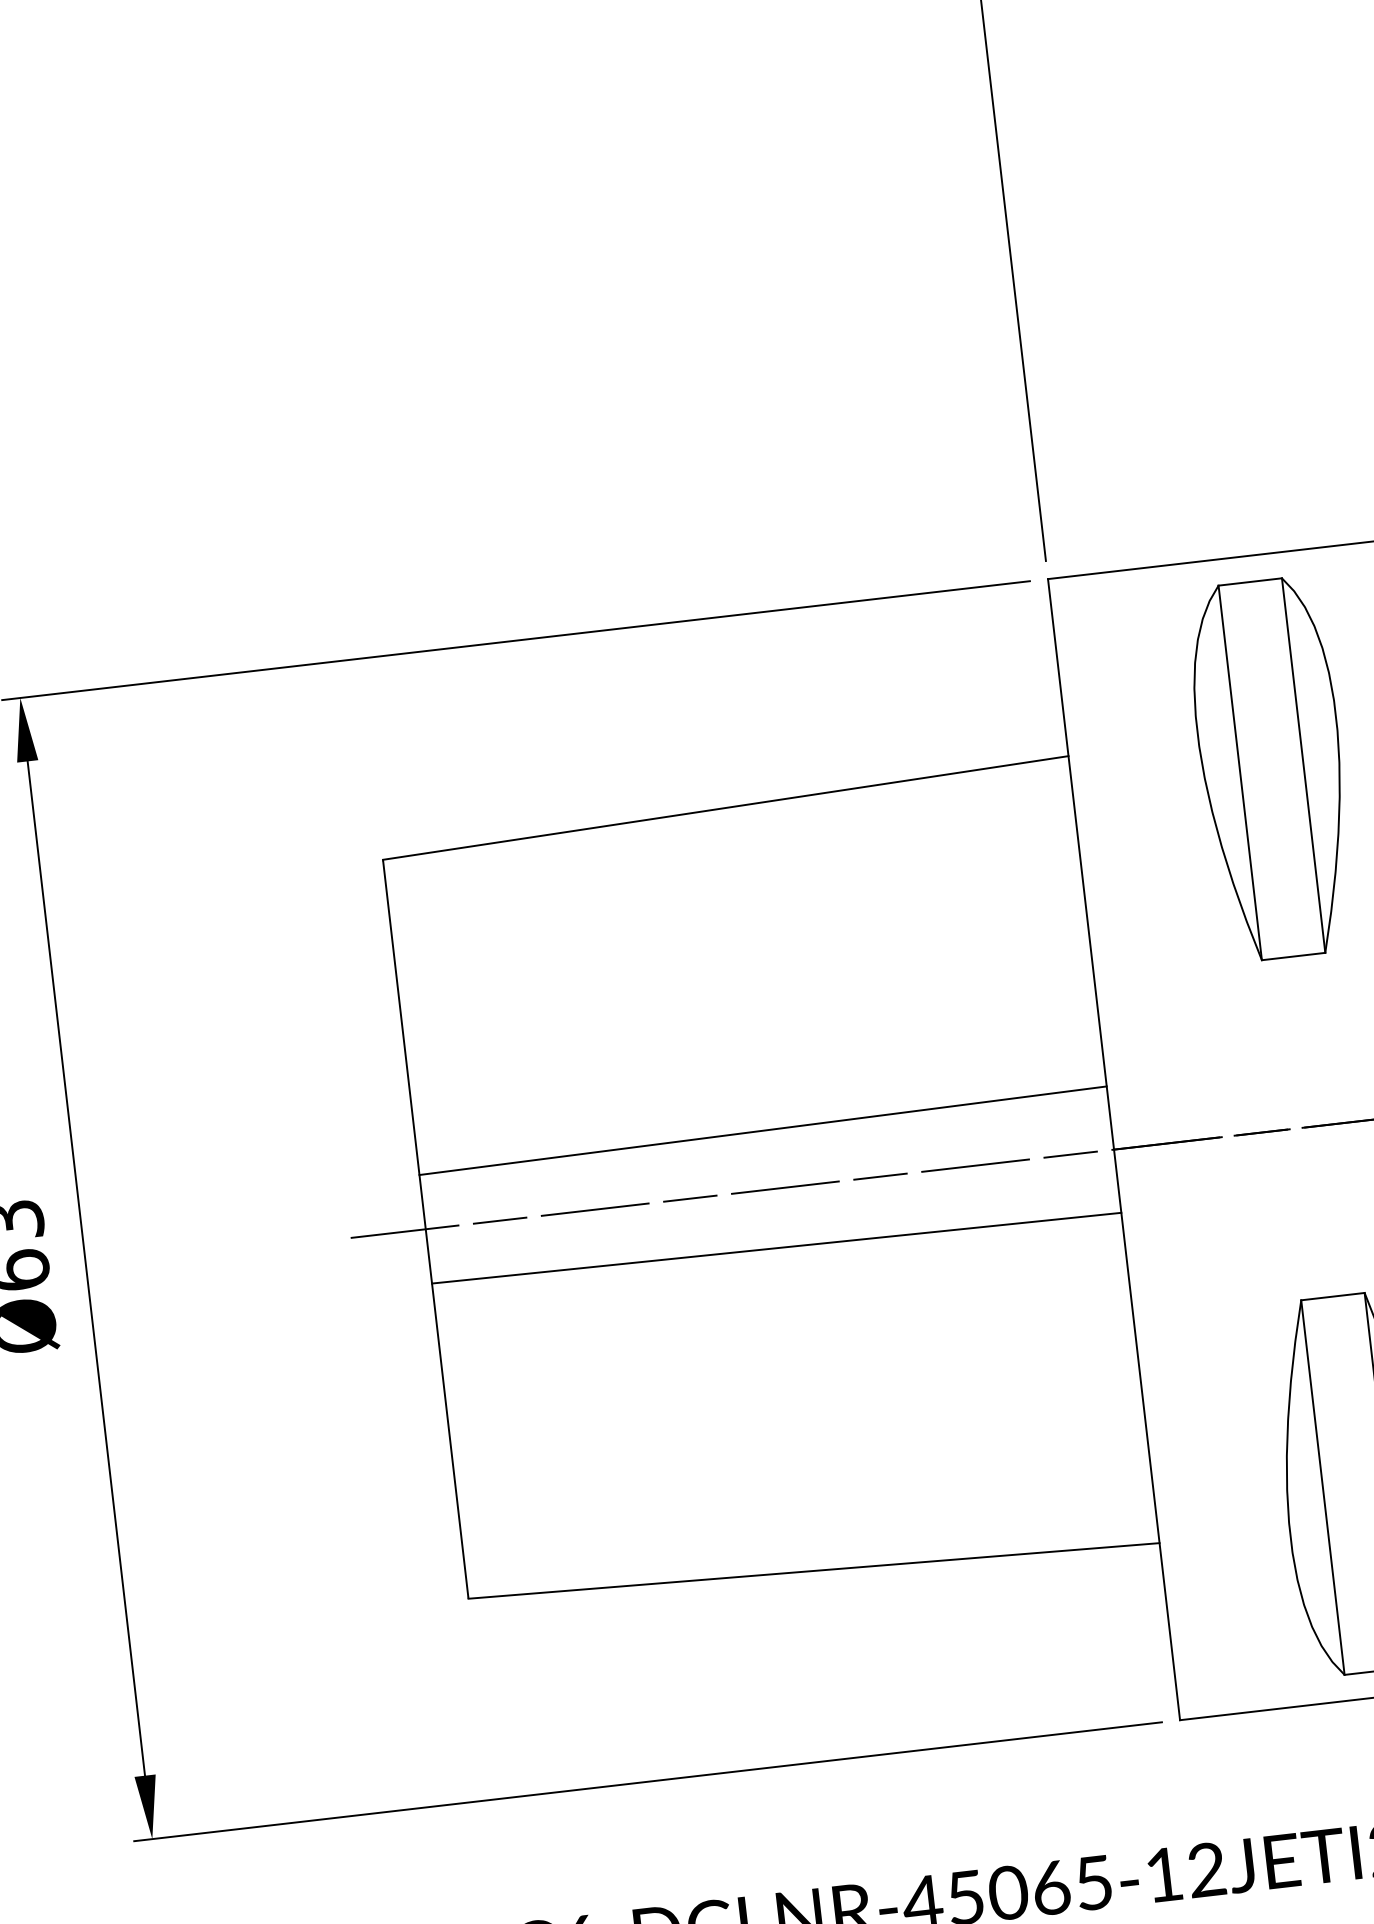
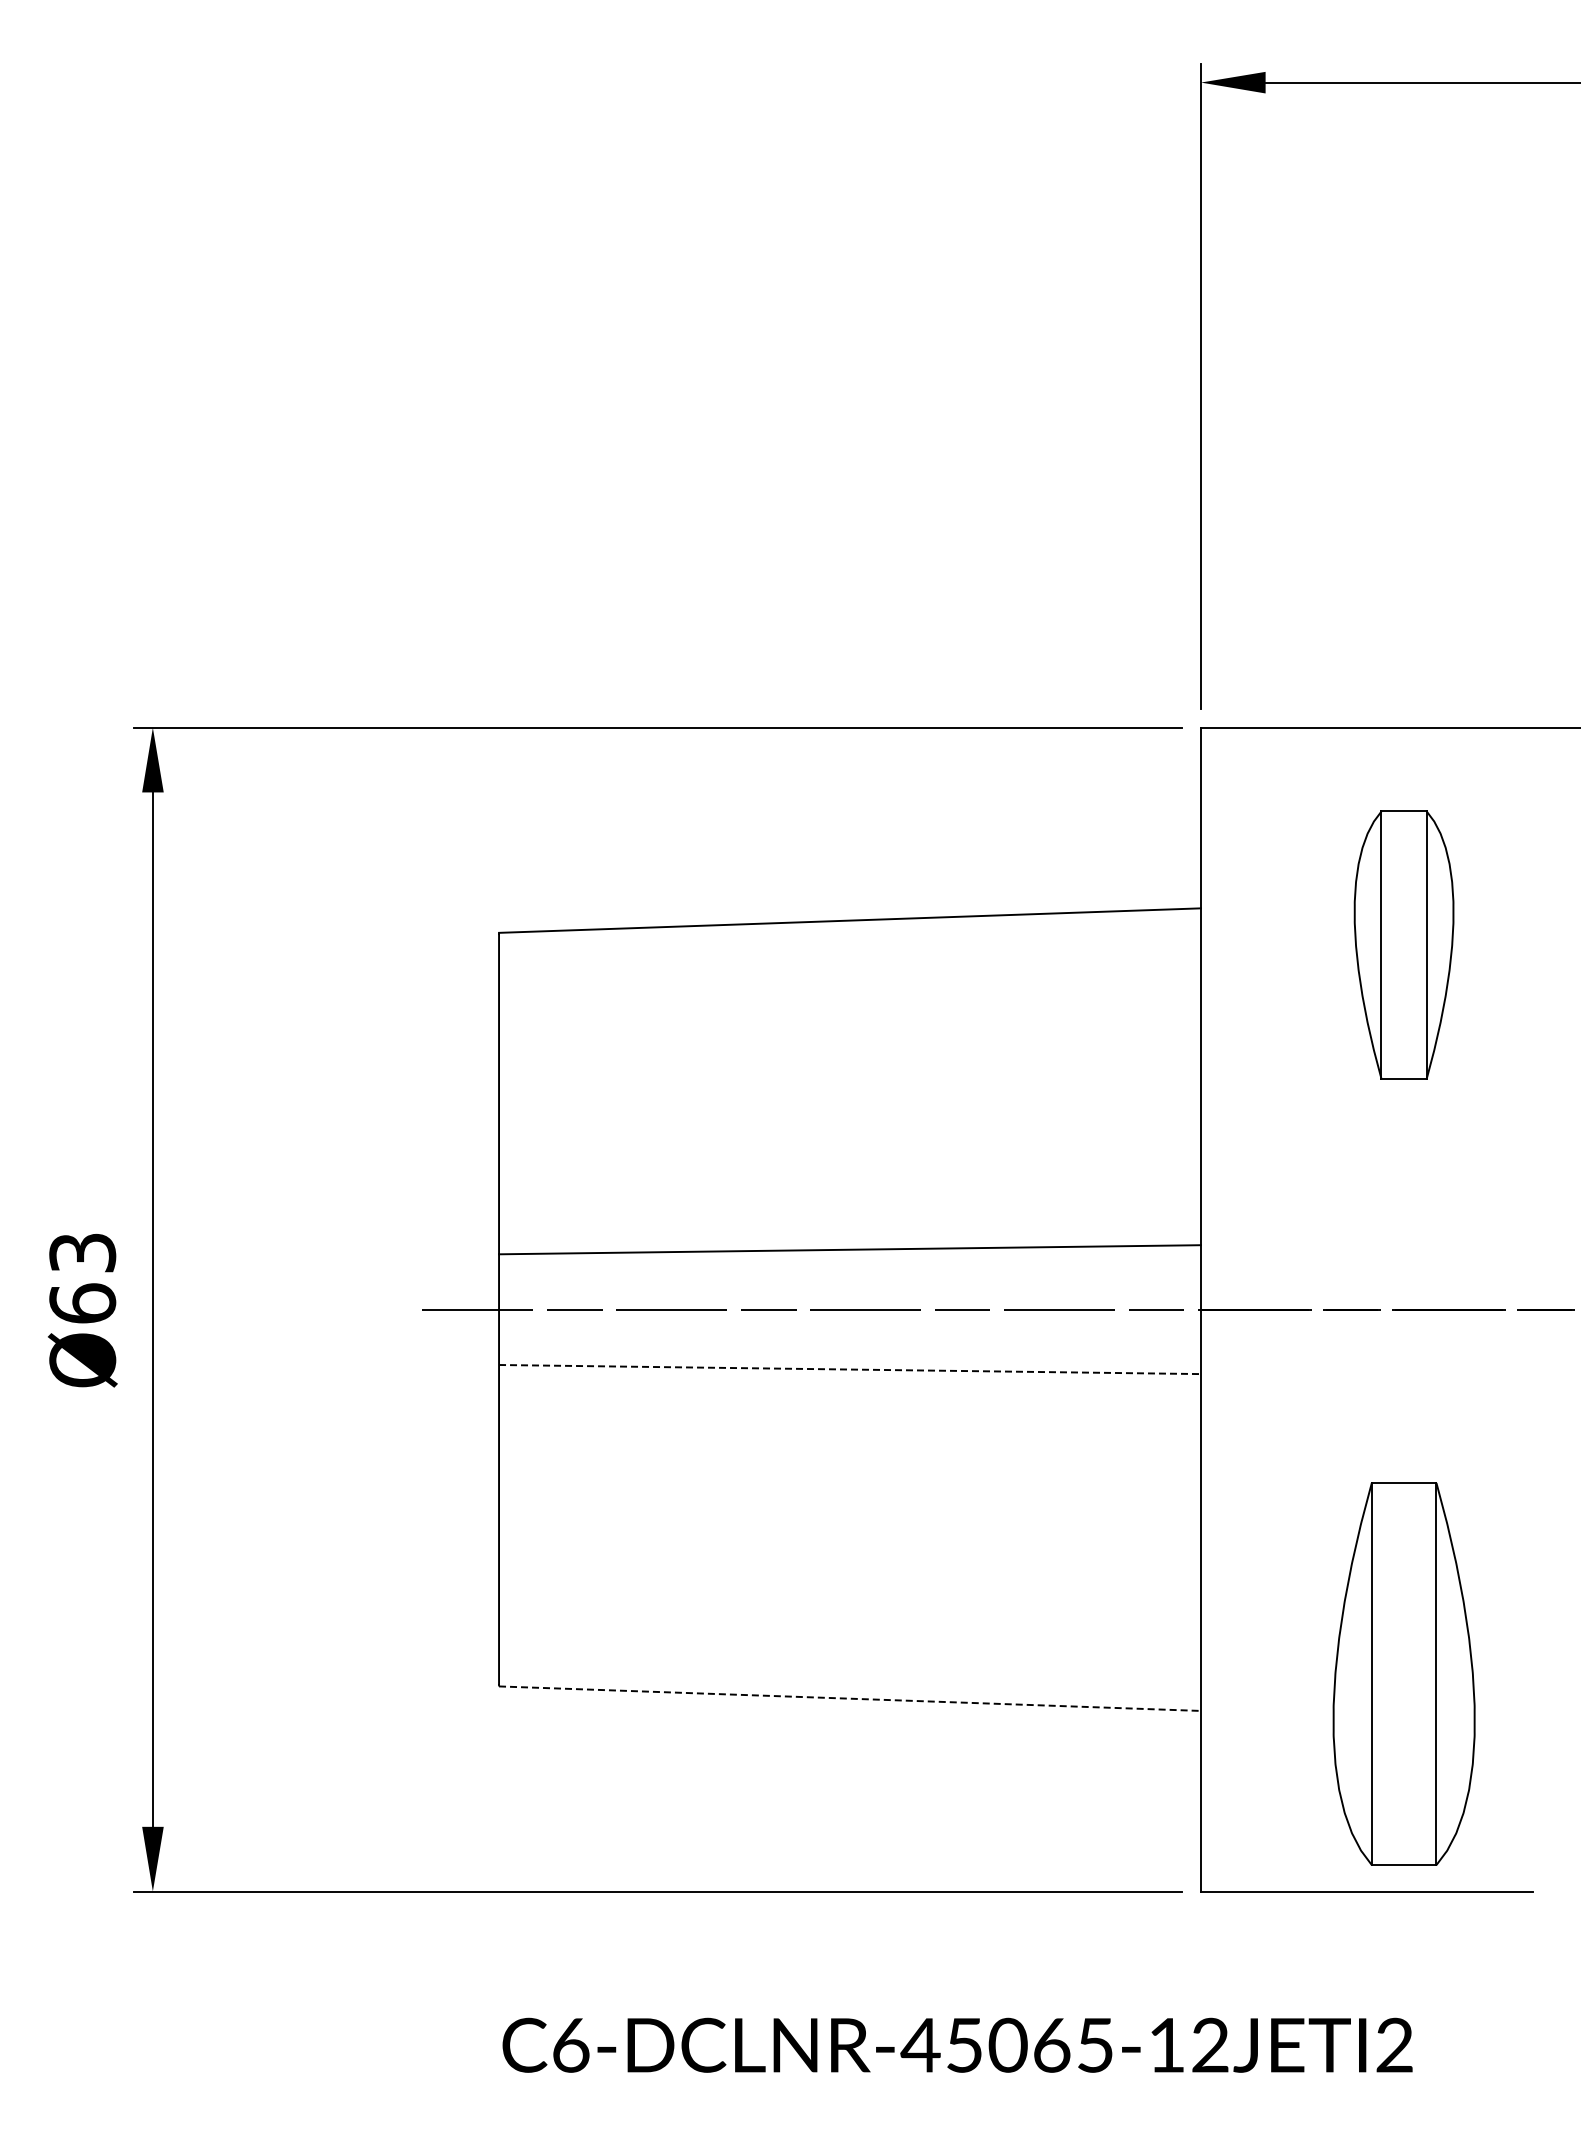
part: (1271, 768) -> (1403, 944), size x0.7
line: (776, 1248) -> (849, 1369), solid -> dashed
line: (814, 1570) -> (850, 1698), solid -> dashed

